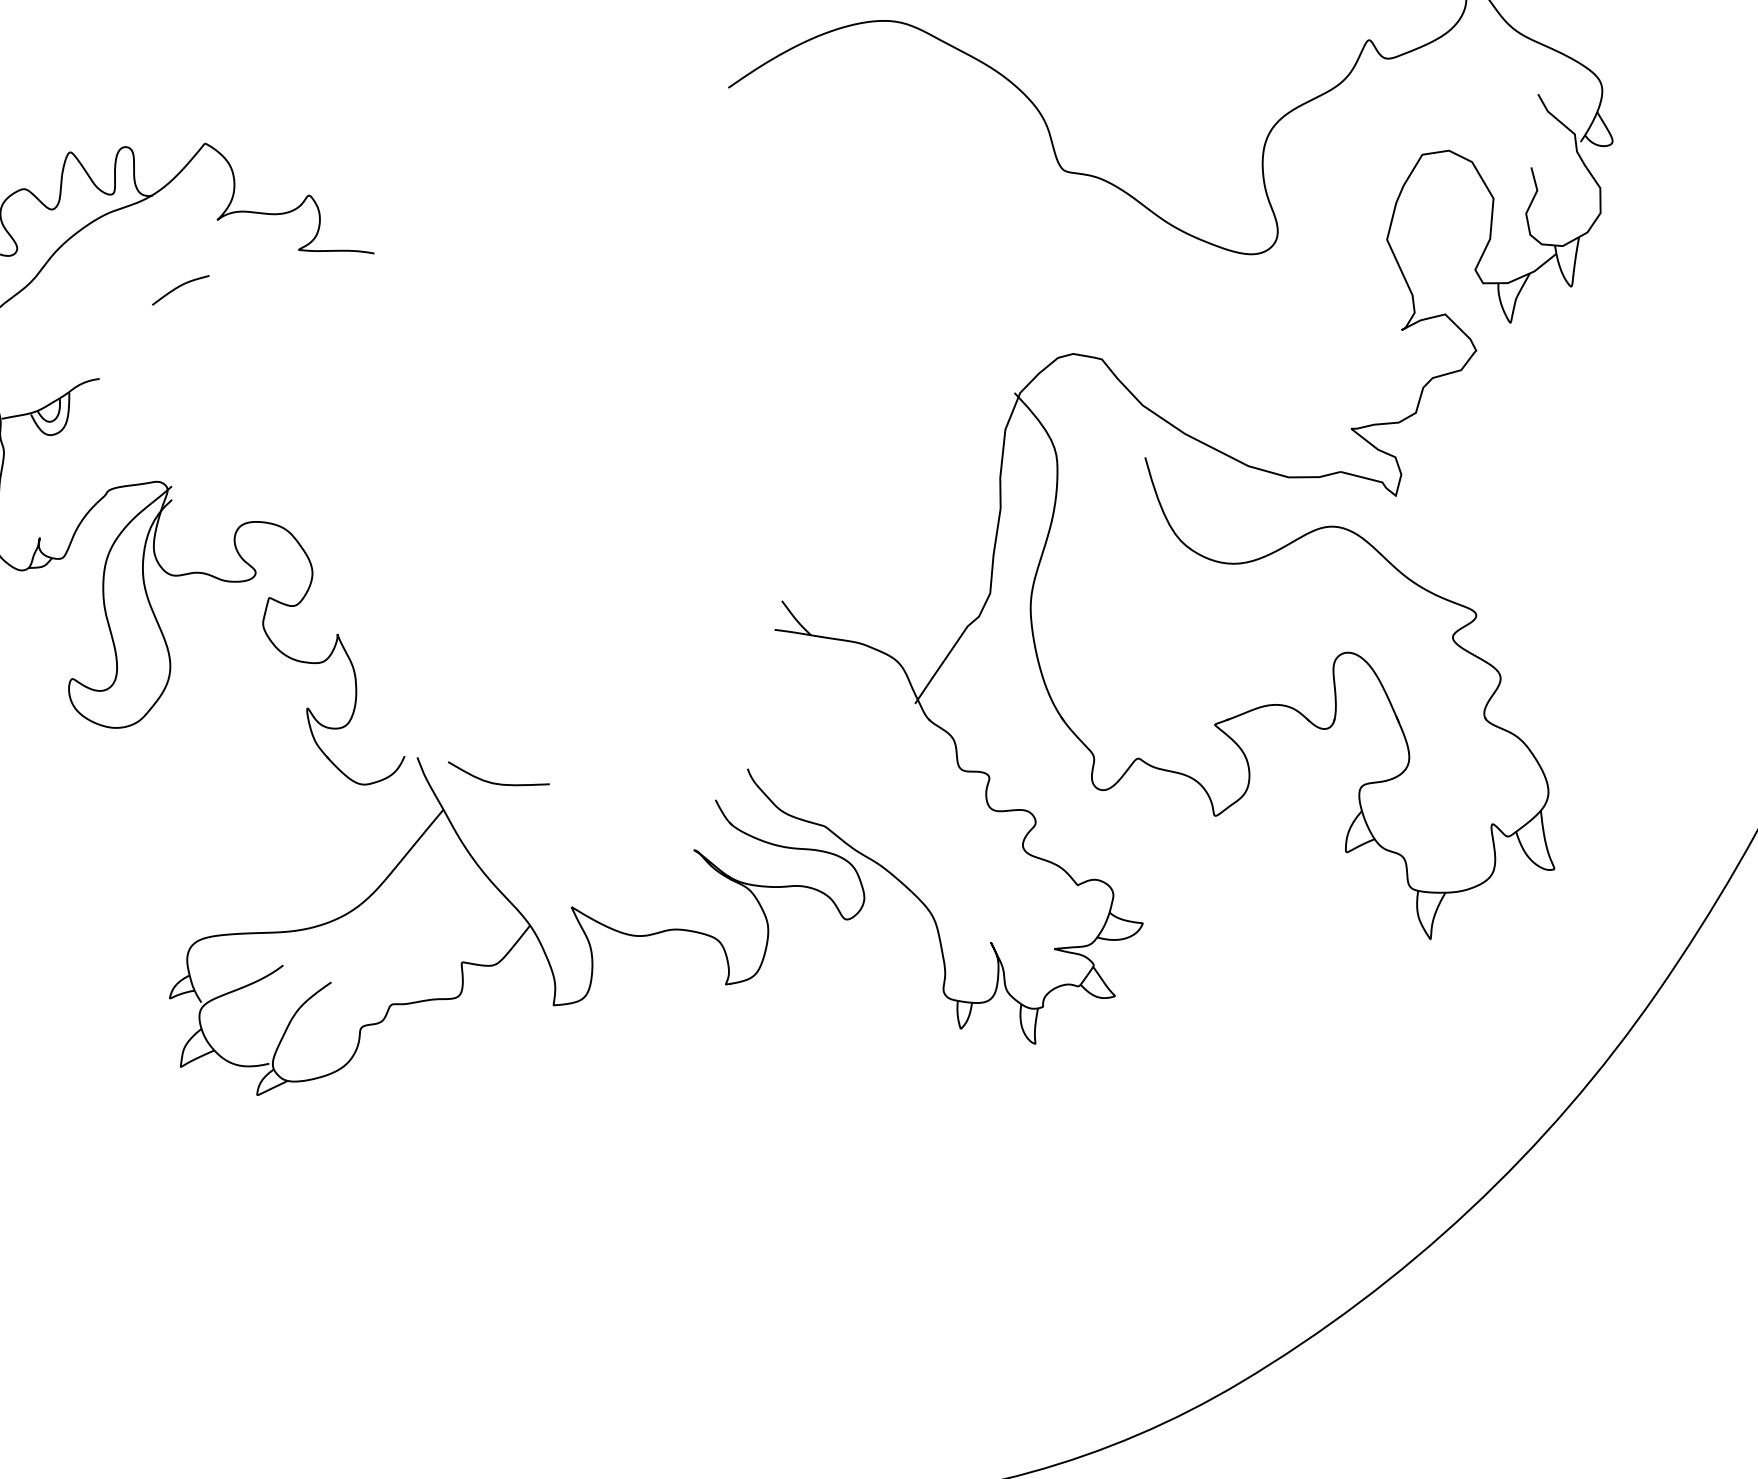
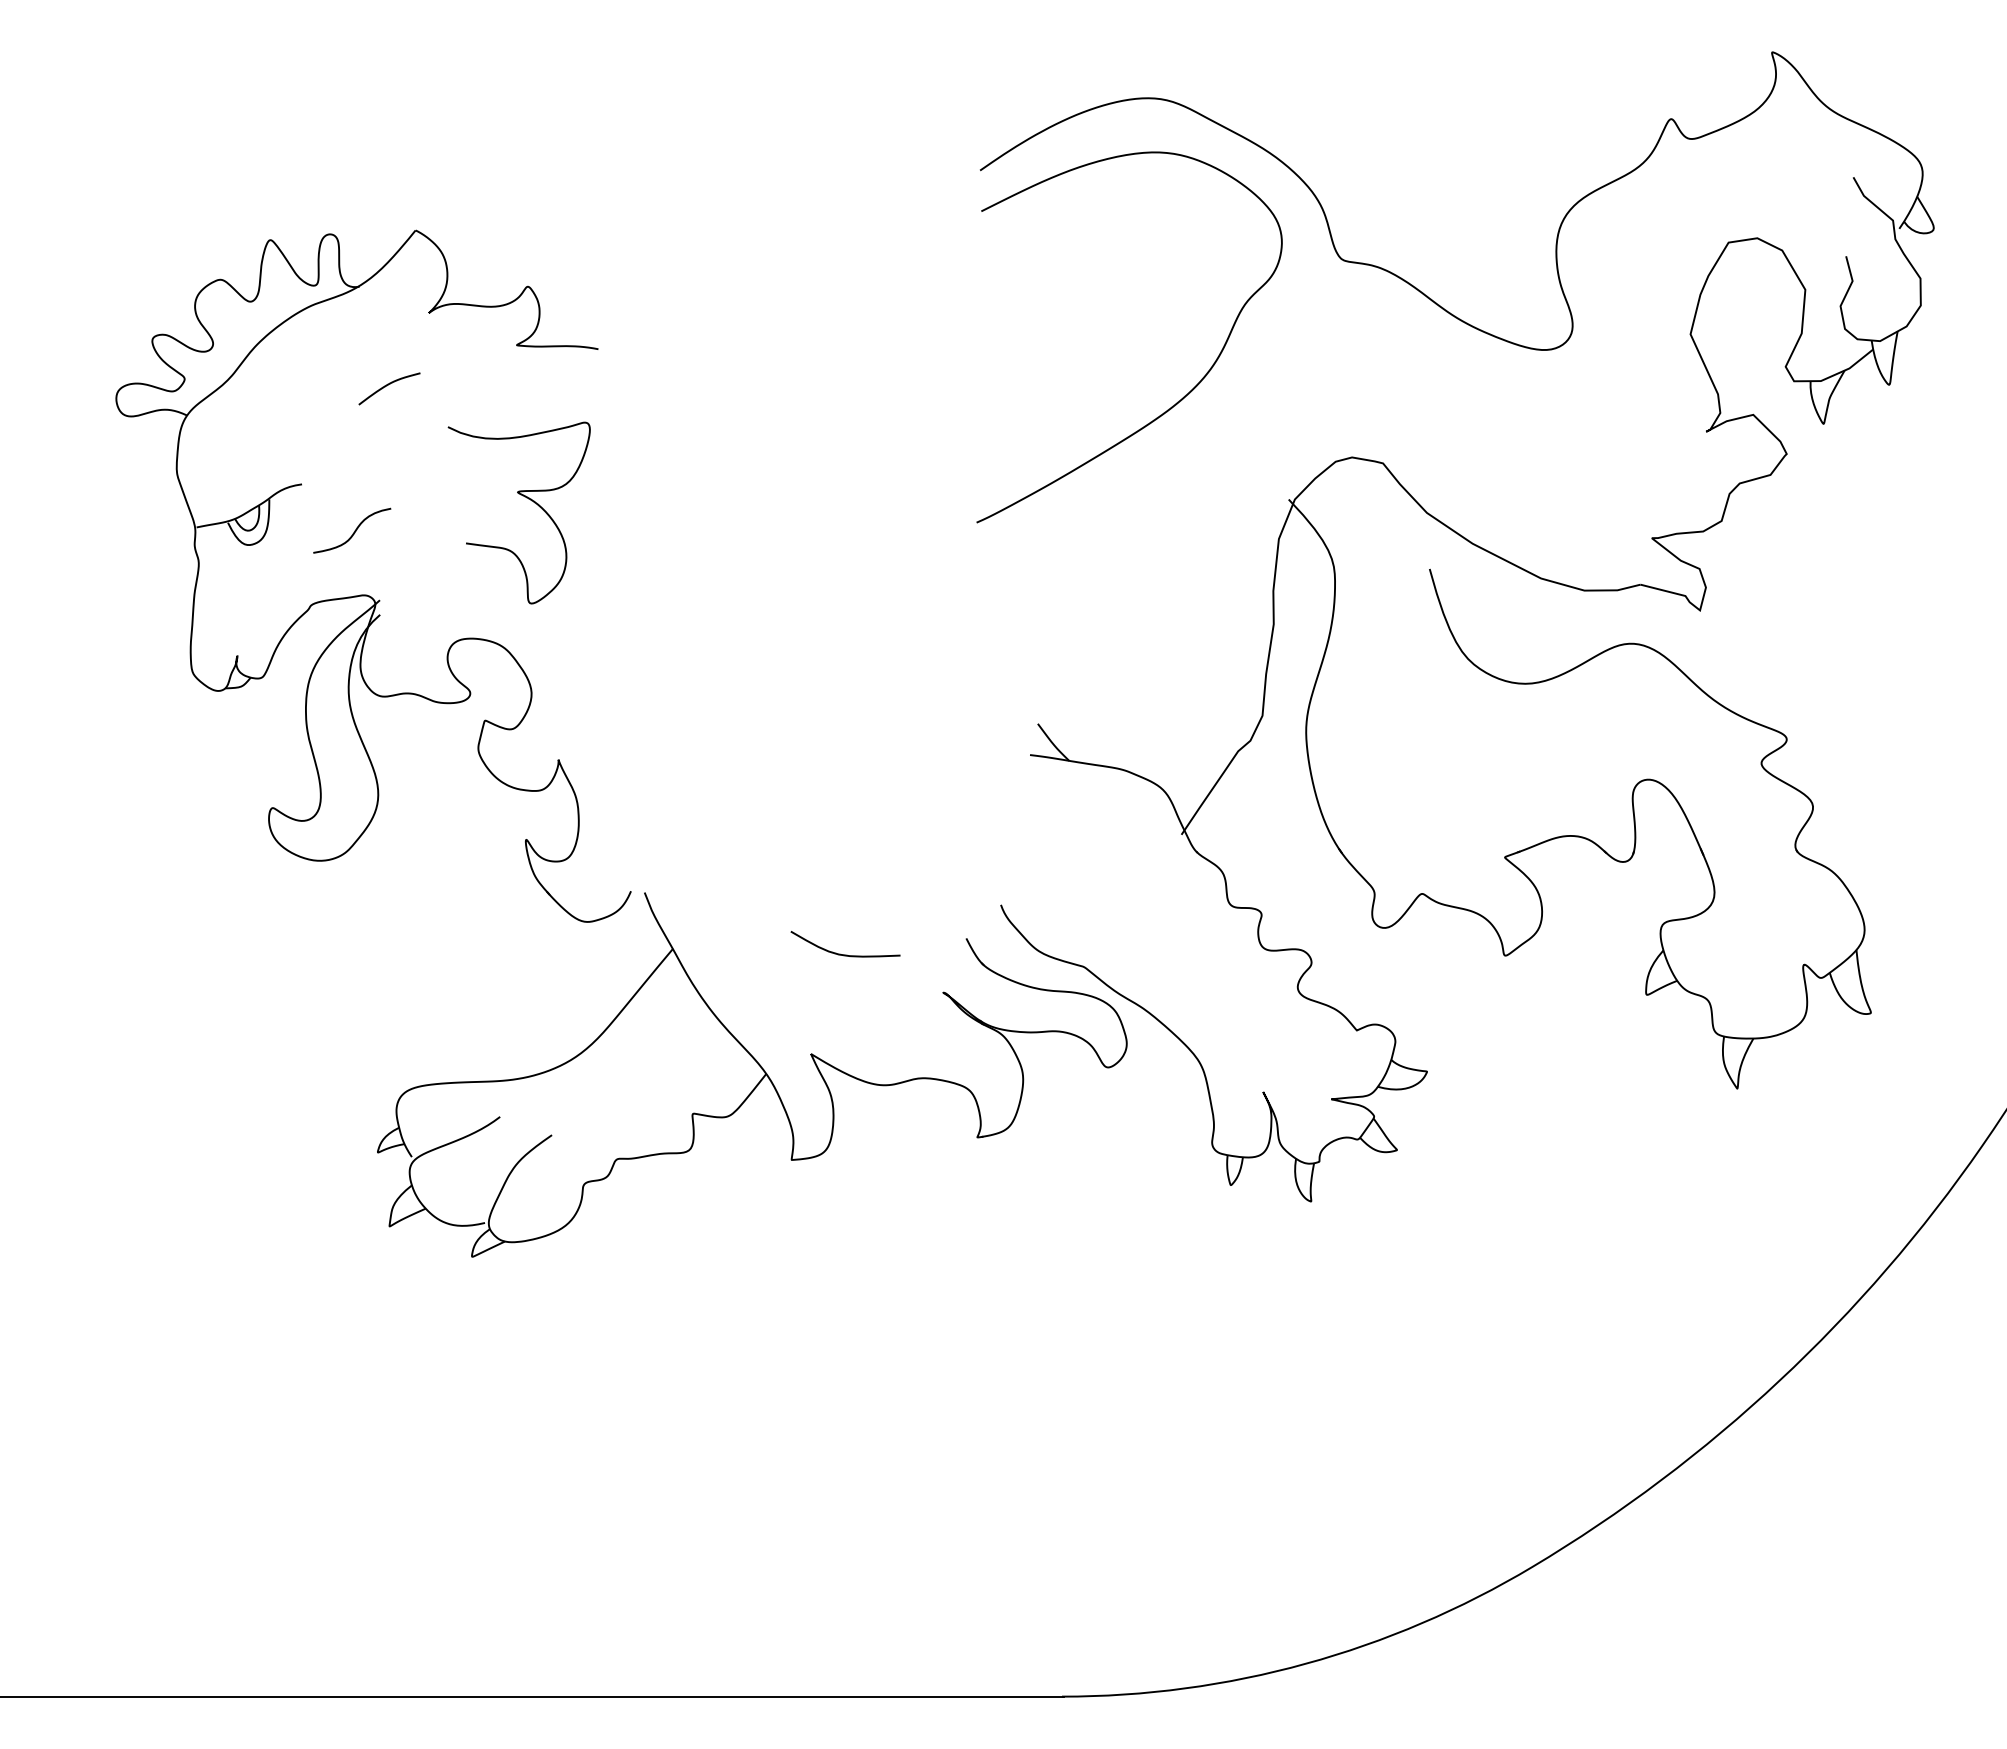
curve: (917, 296) -> (1184, 395), added
curve: (307, 391) -> (526, 498), added
curve: (148, 421) -> (354, 530), added
curve: (498, 783) -> (845, 954), moved

